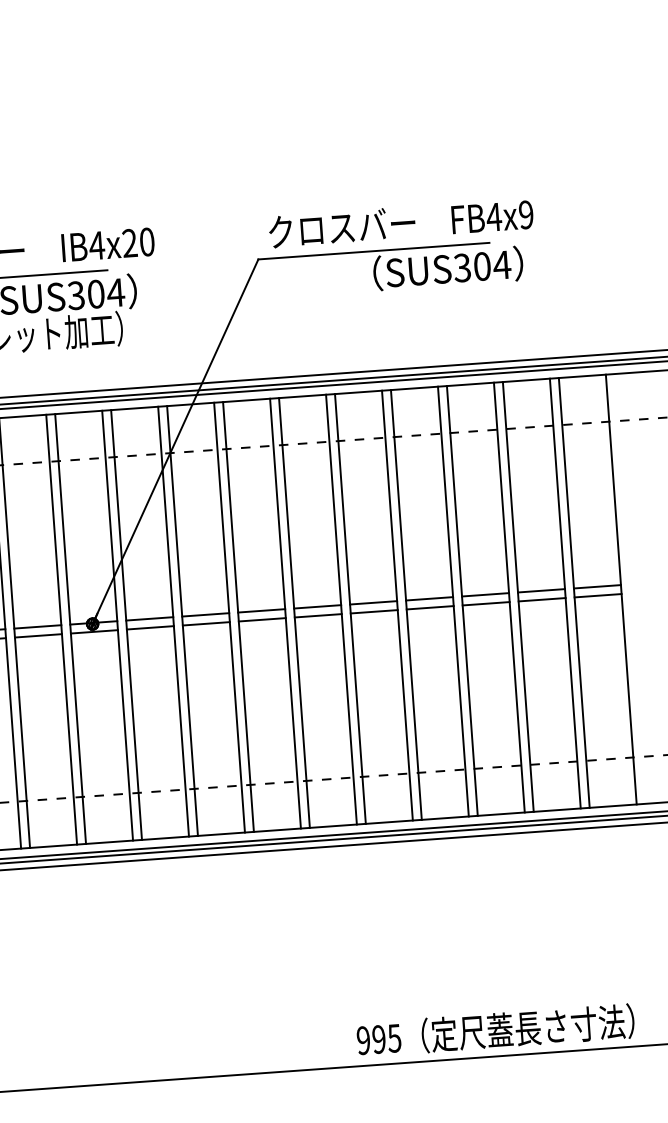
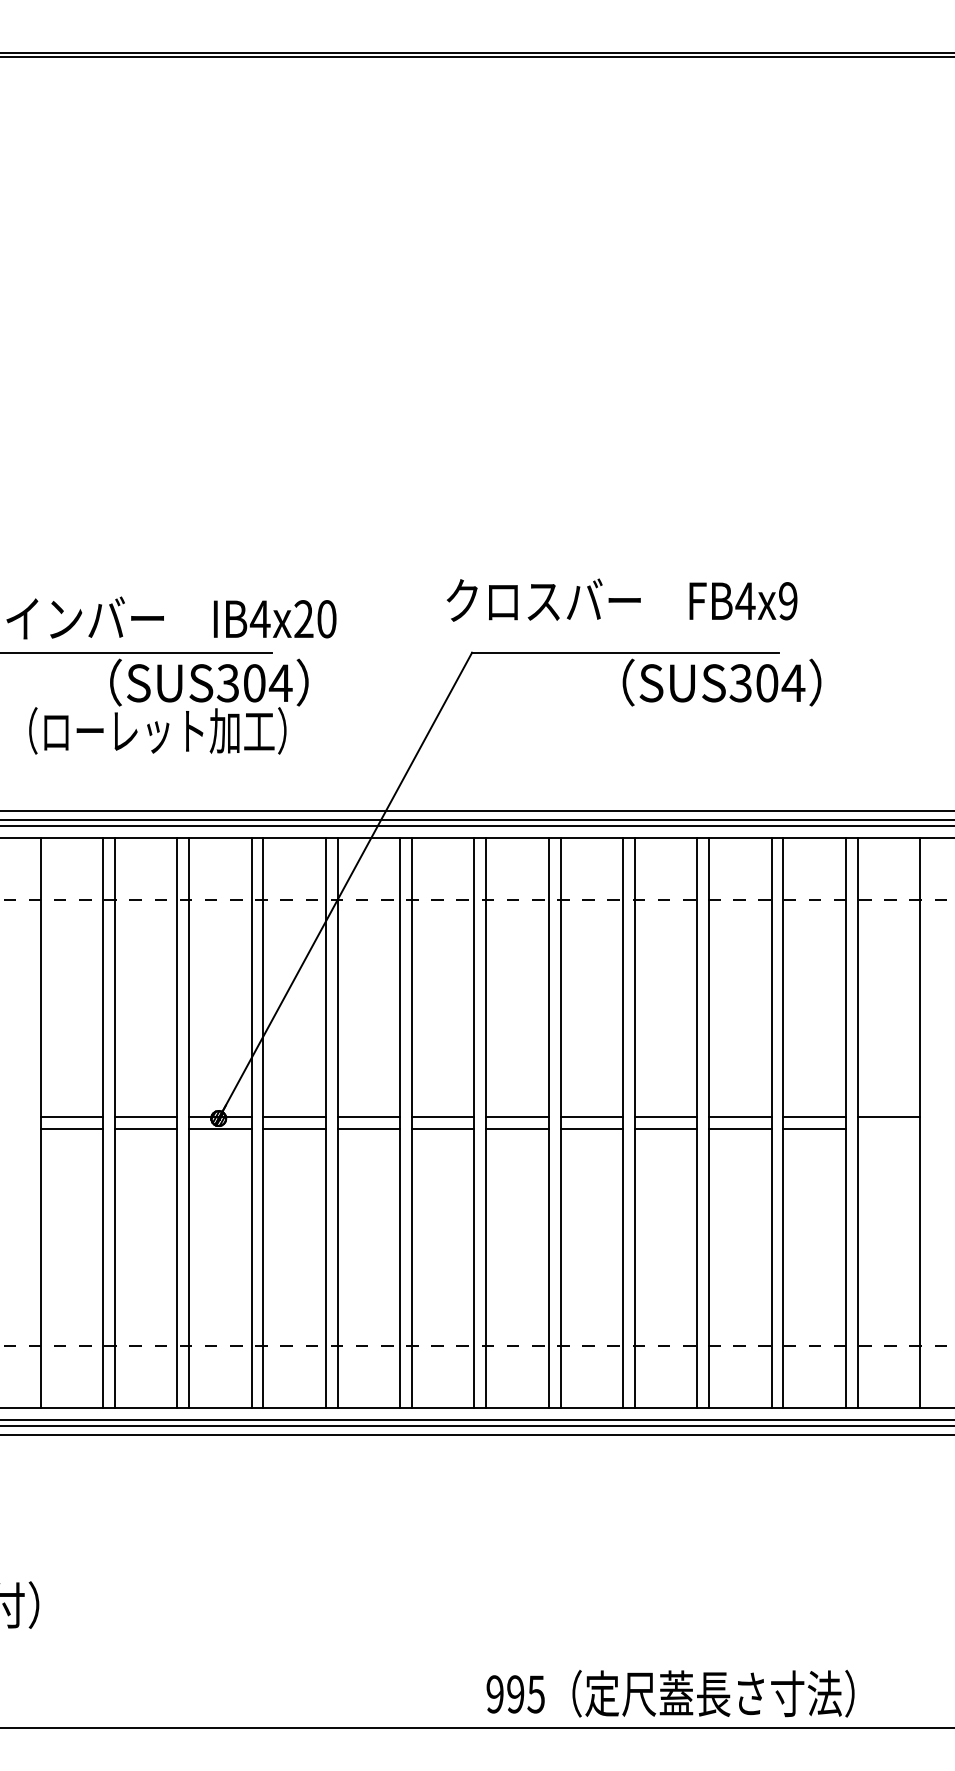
text: (400, 222) -> (621, 599), moved
line: (597, 595) -> (888, 1128), removed
text: (495, 1030) -> (670, 1693), moved

